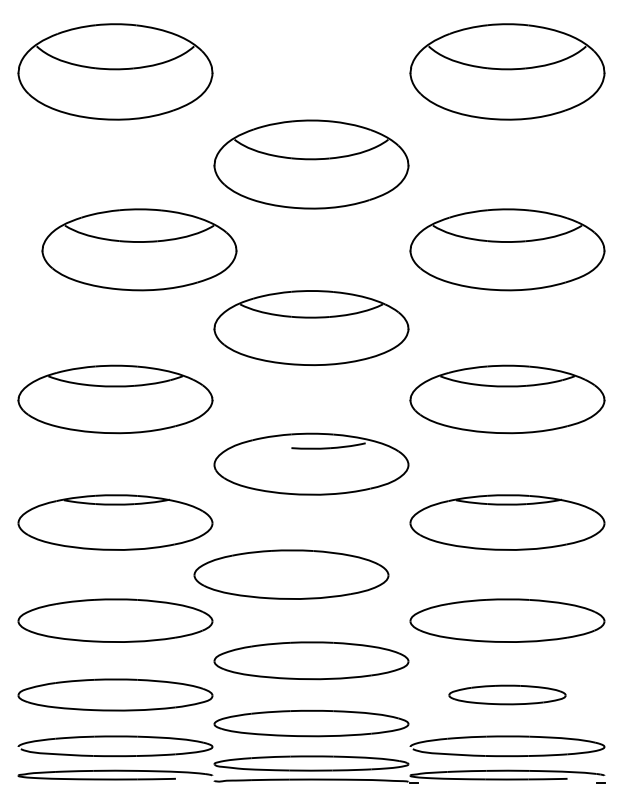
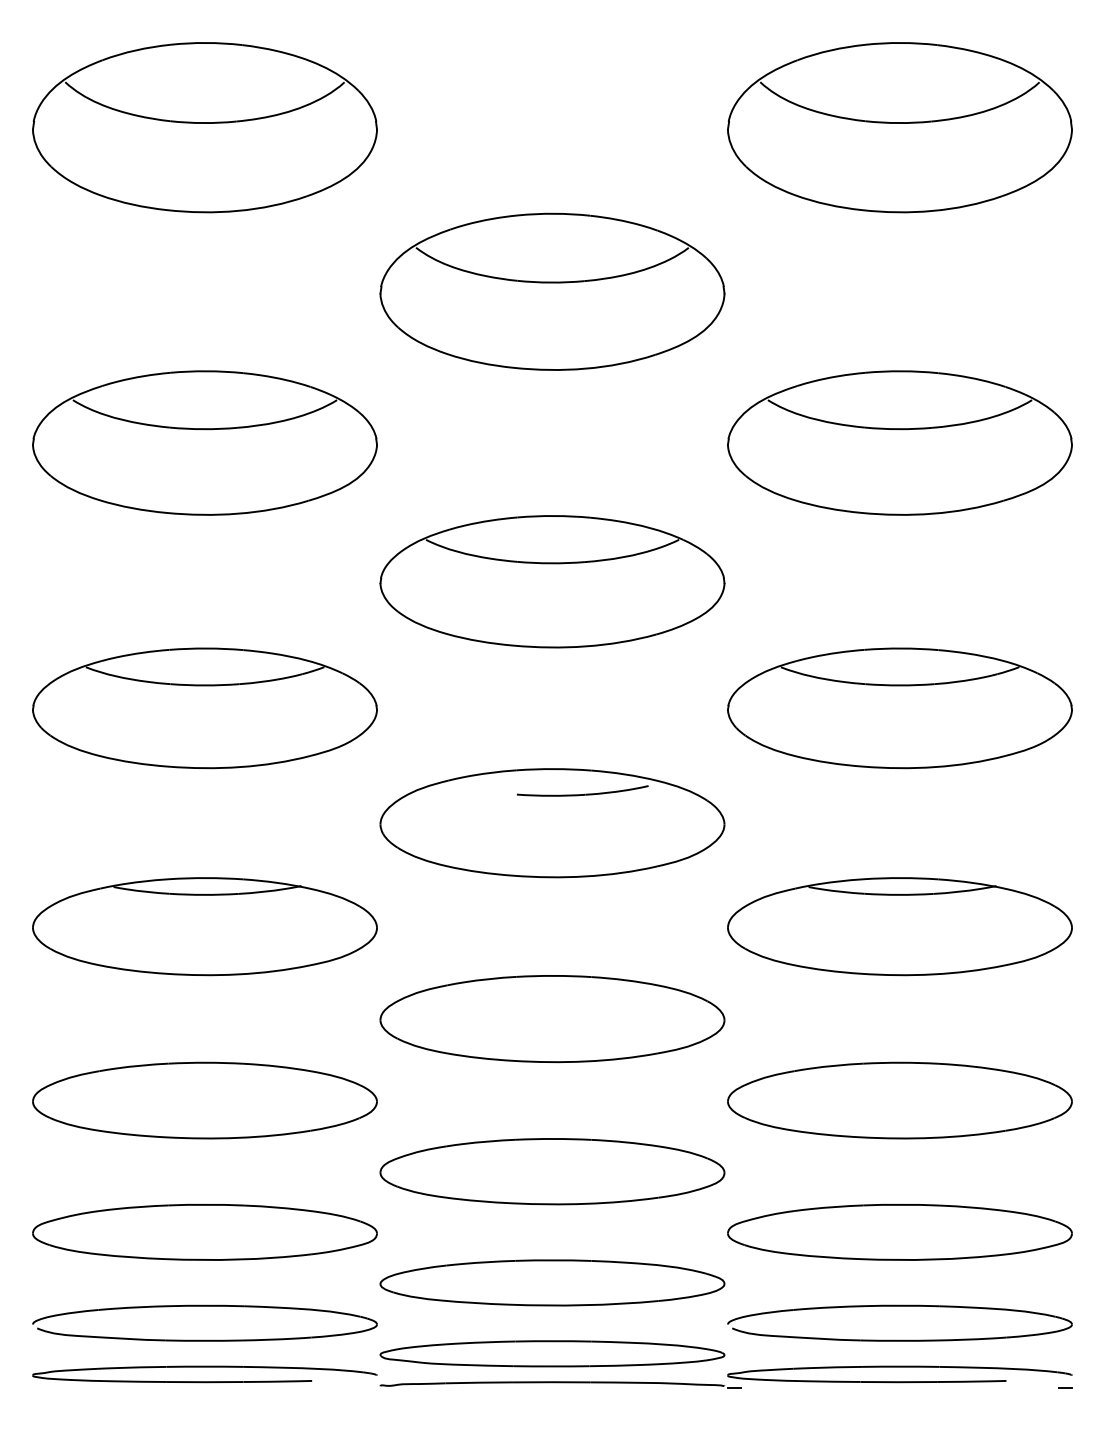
part: (139, 249) -> (204, 442), moved
part: (291, 574) -> (552, 1018), moved
part: (507, 694) -> (900, 1231), size x1.67

